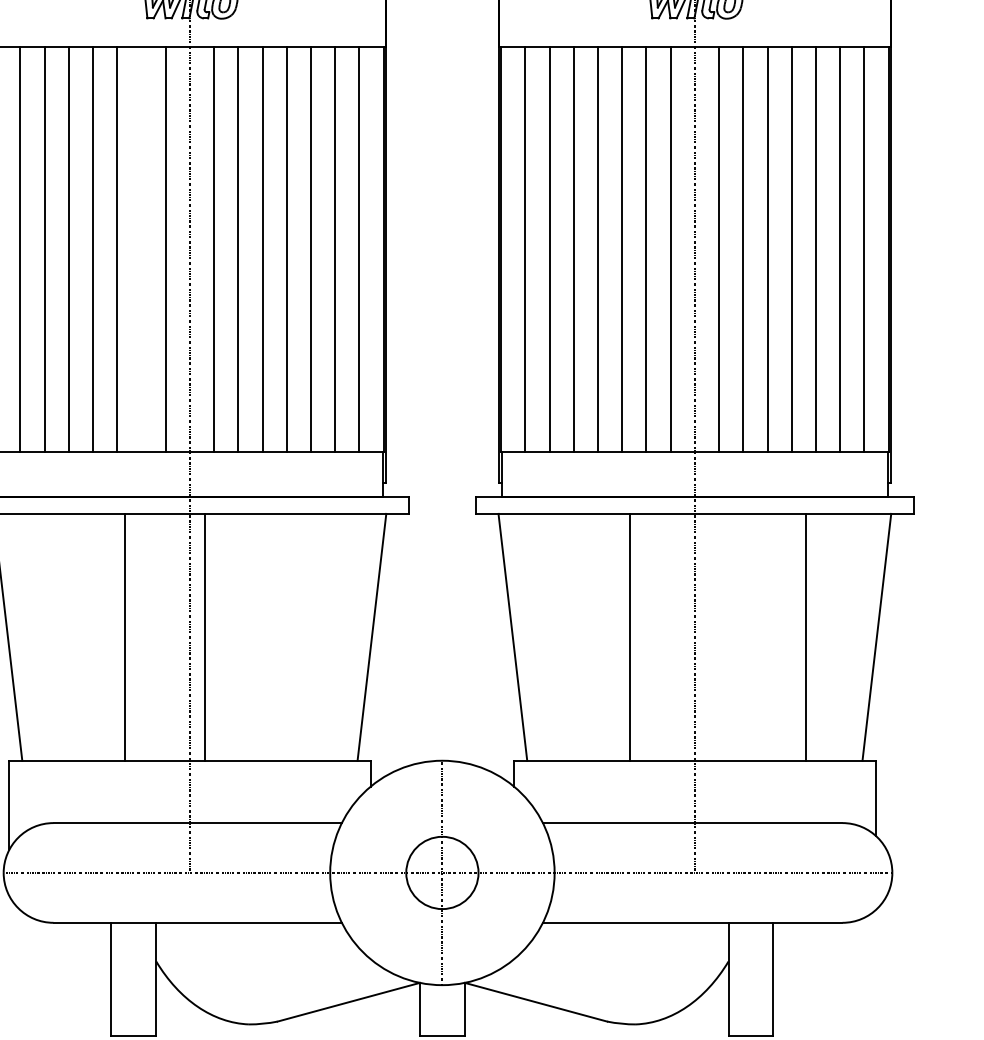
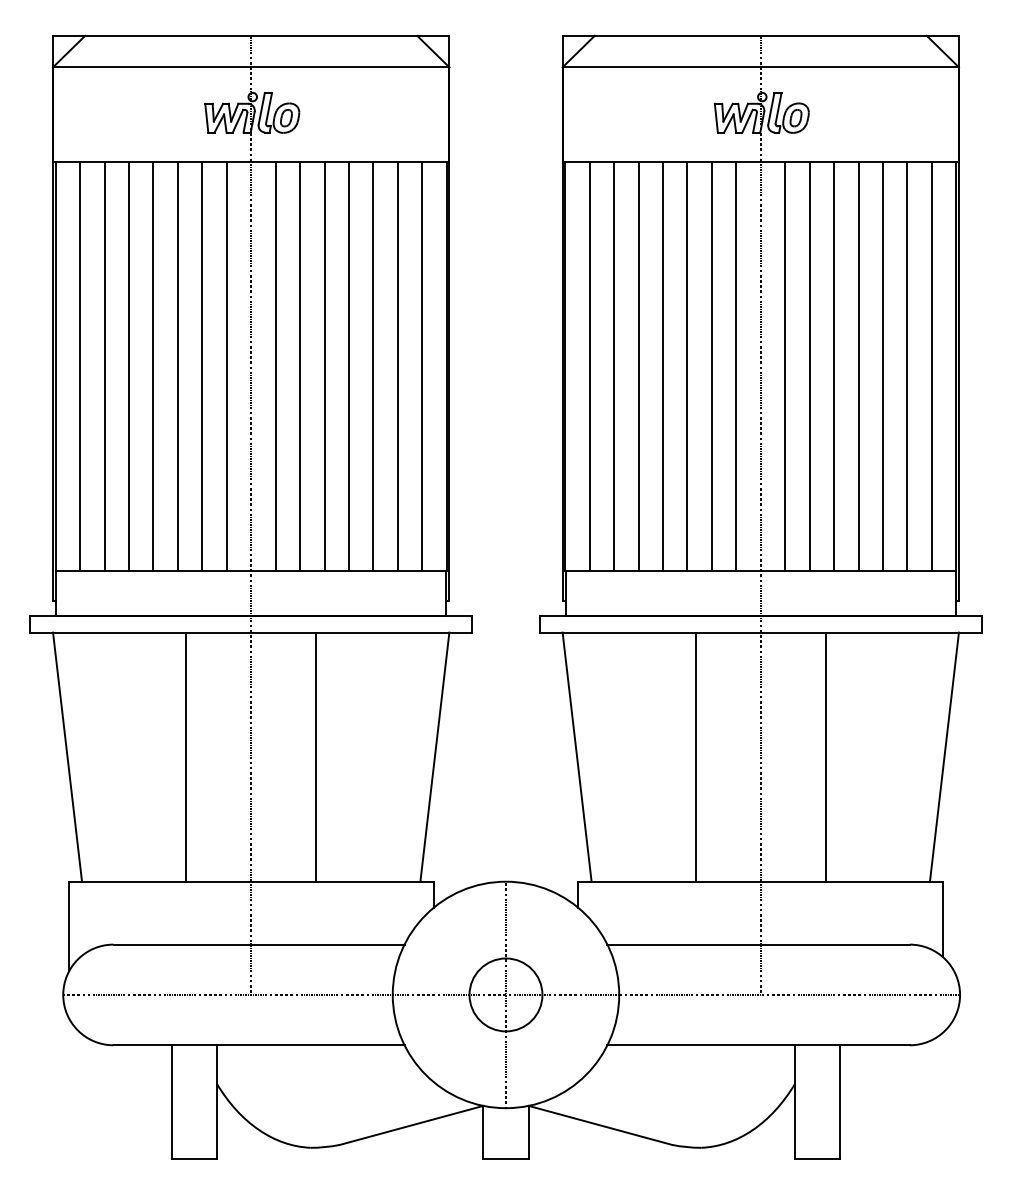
line: (141, 249) -> (202, 365), added
line: (205, 636) -> (316, 756), moved
line: (805, 636) -> (825, 756), moved

